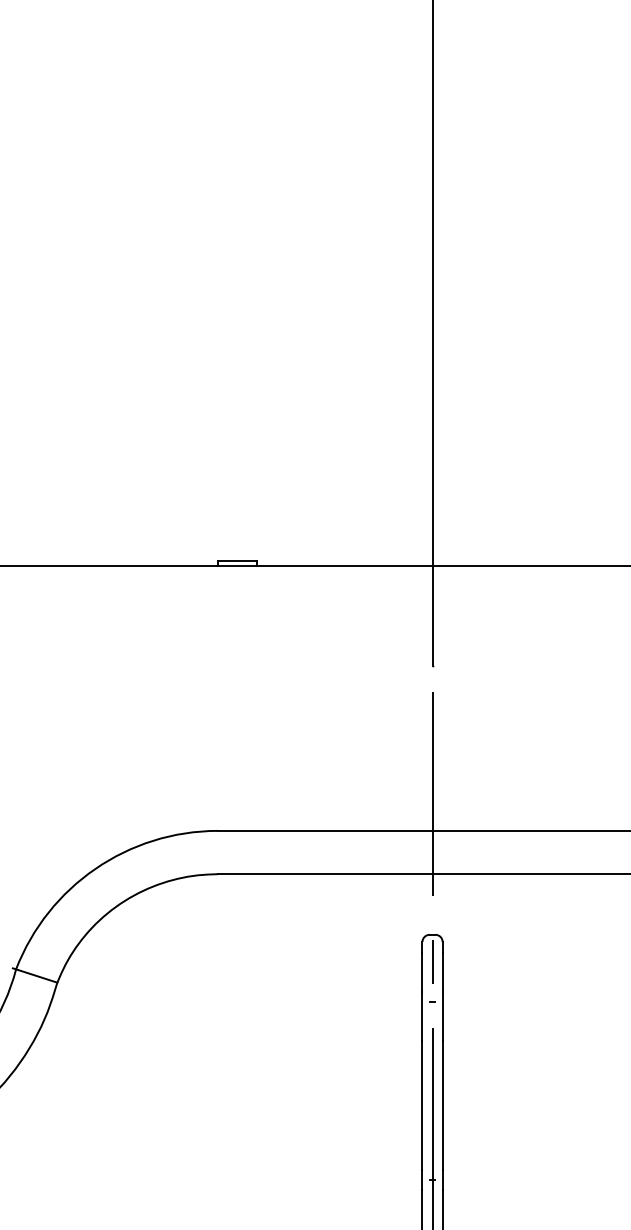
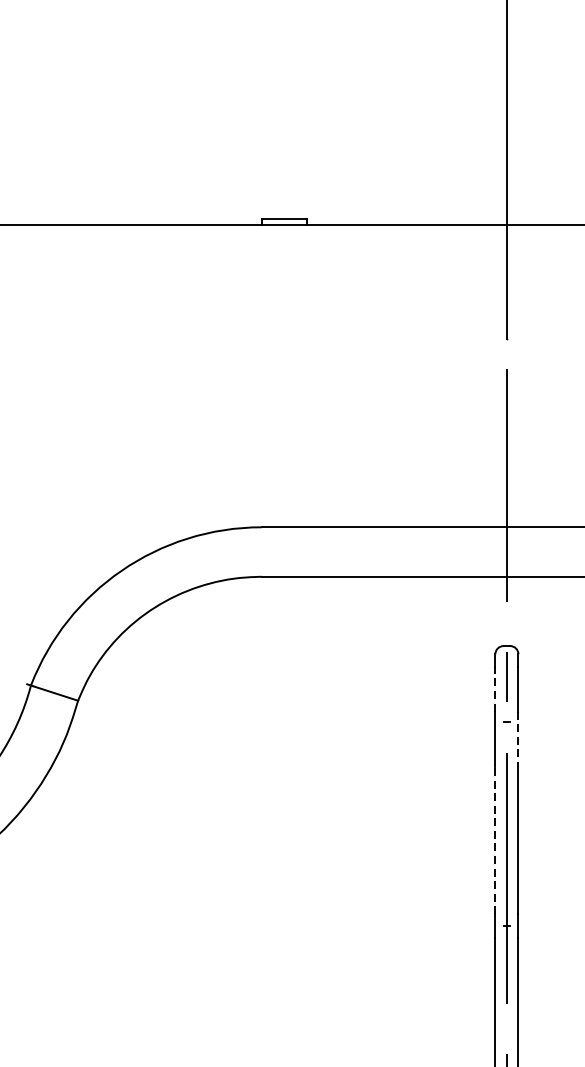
line: (422, 972) -> (495, 689), solid -> dashed
line: (442, 1017) -> (518, 740), solid -> dashed
line: (422, 1104) -> (495, 839), solid -> dashed

